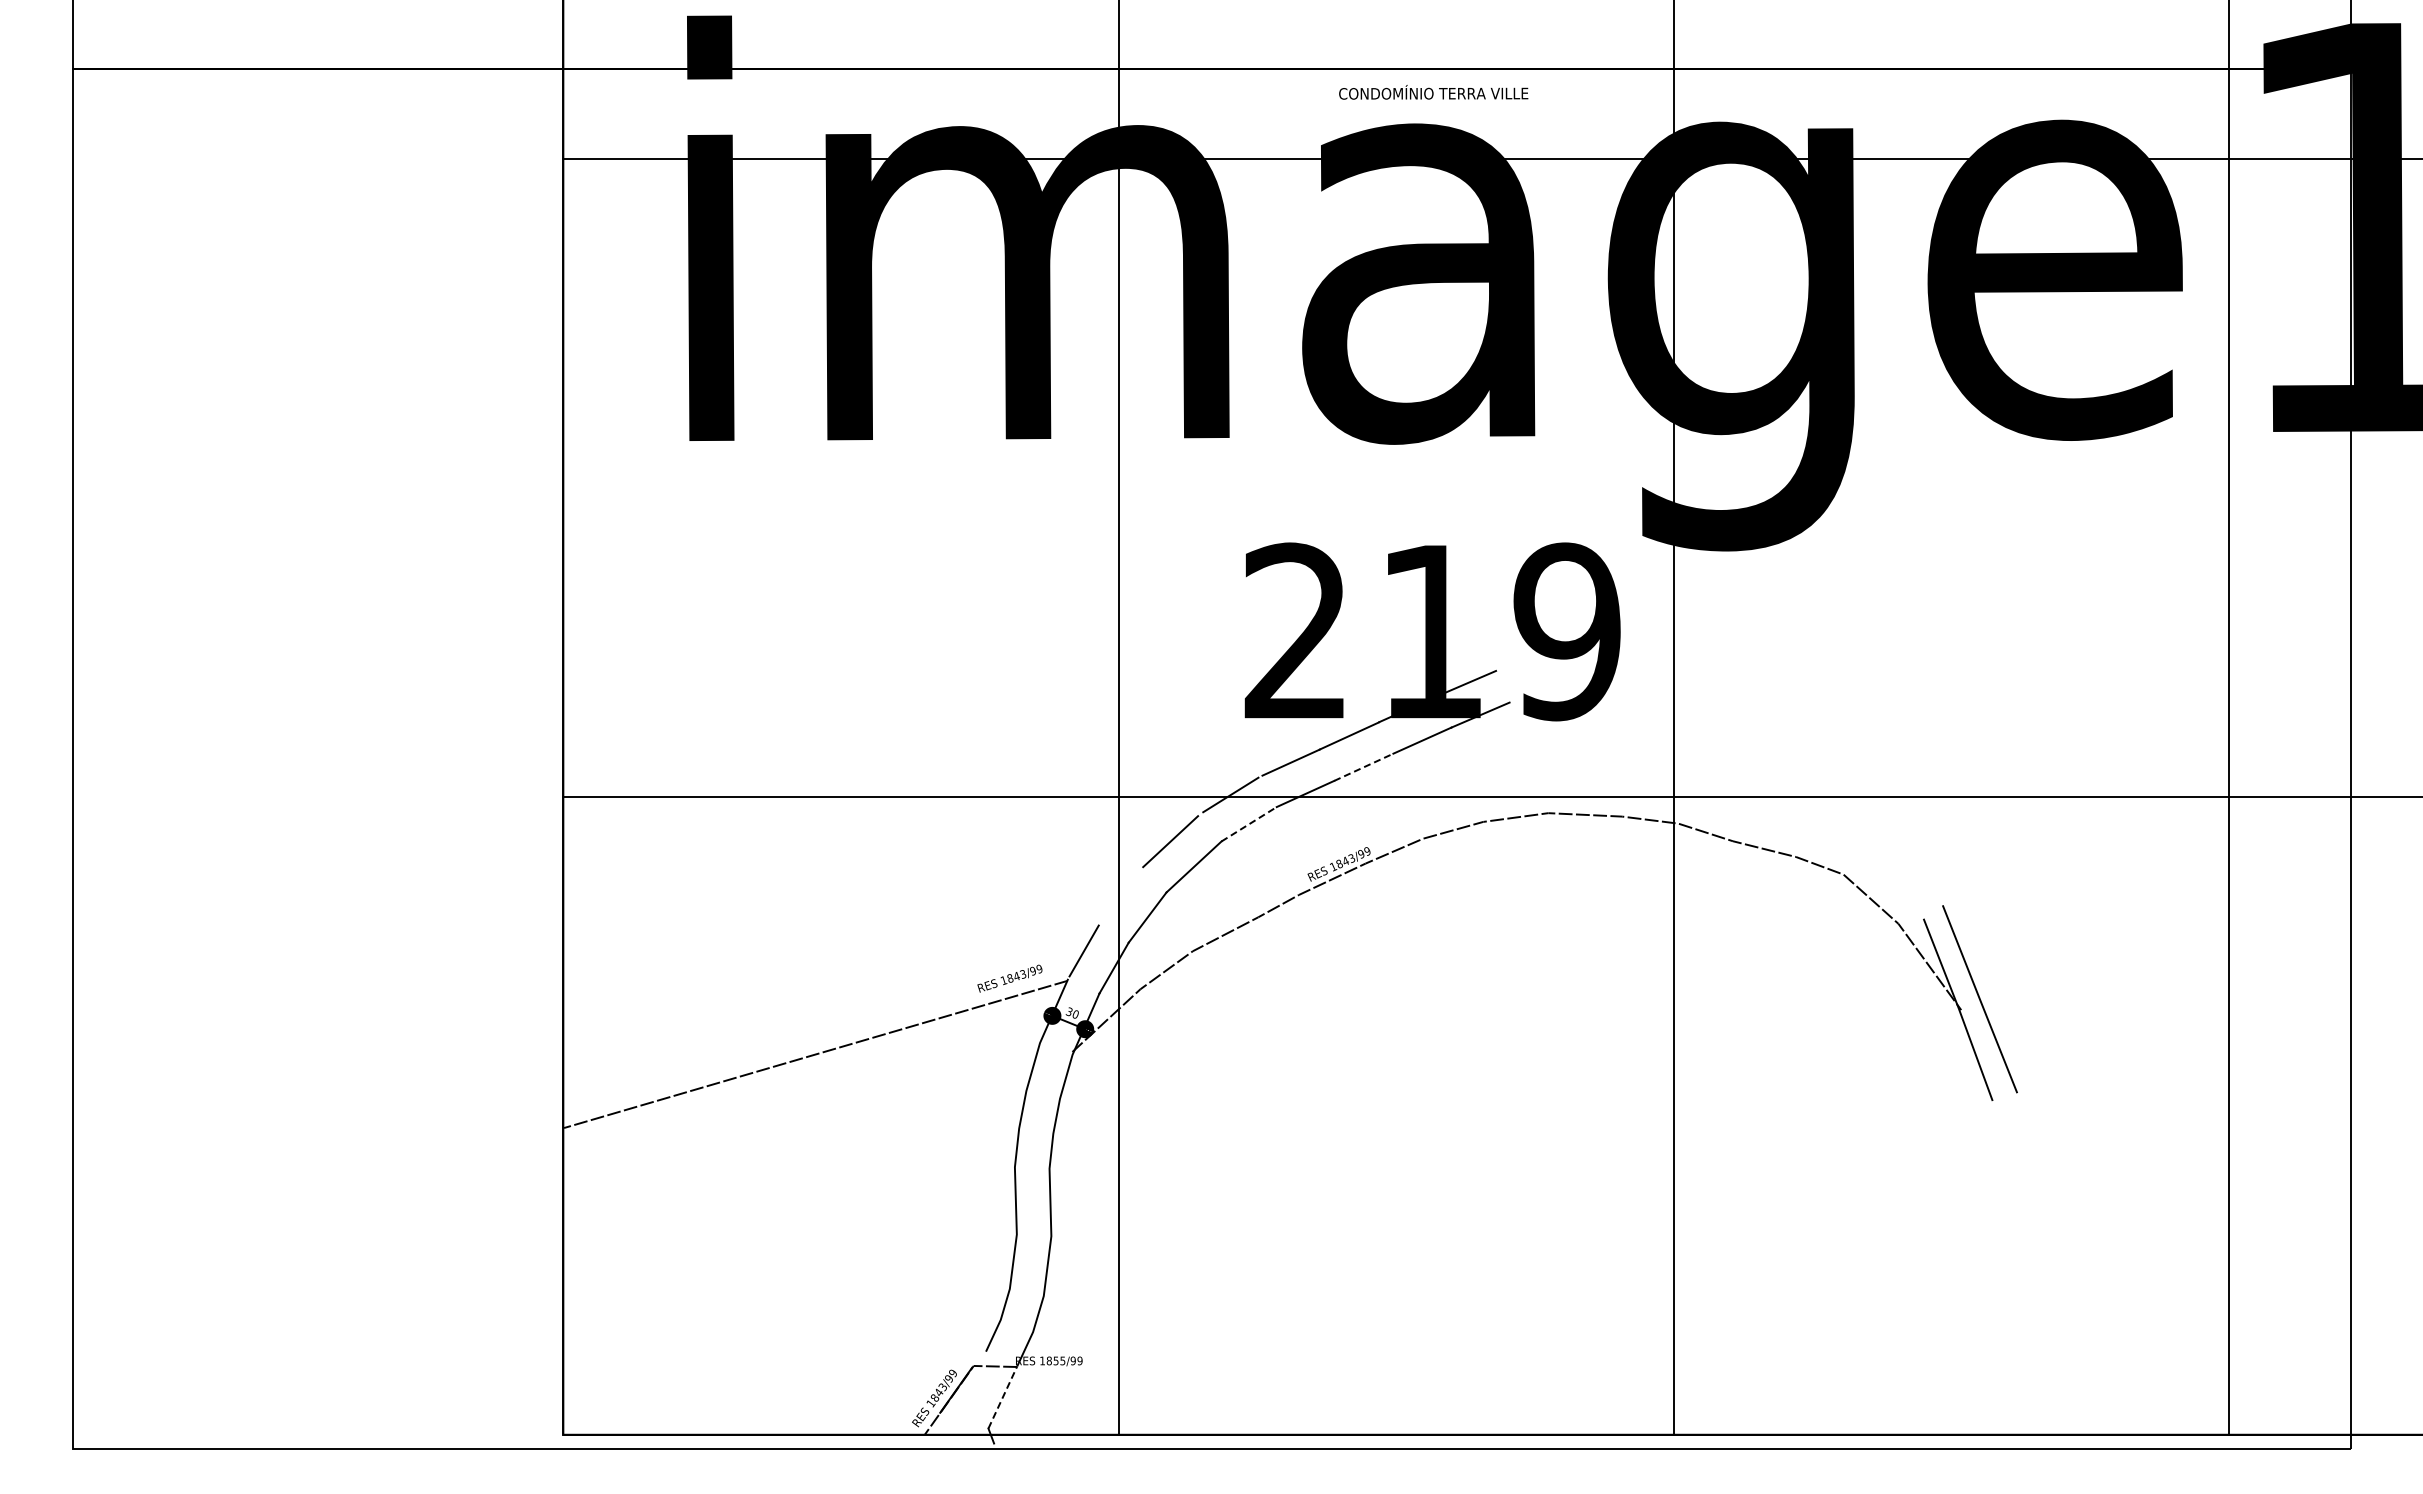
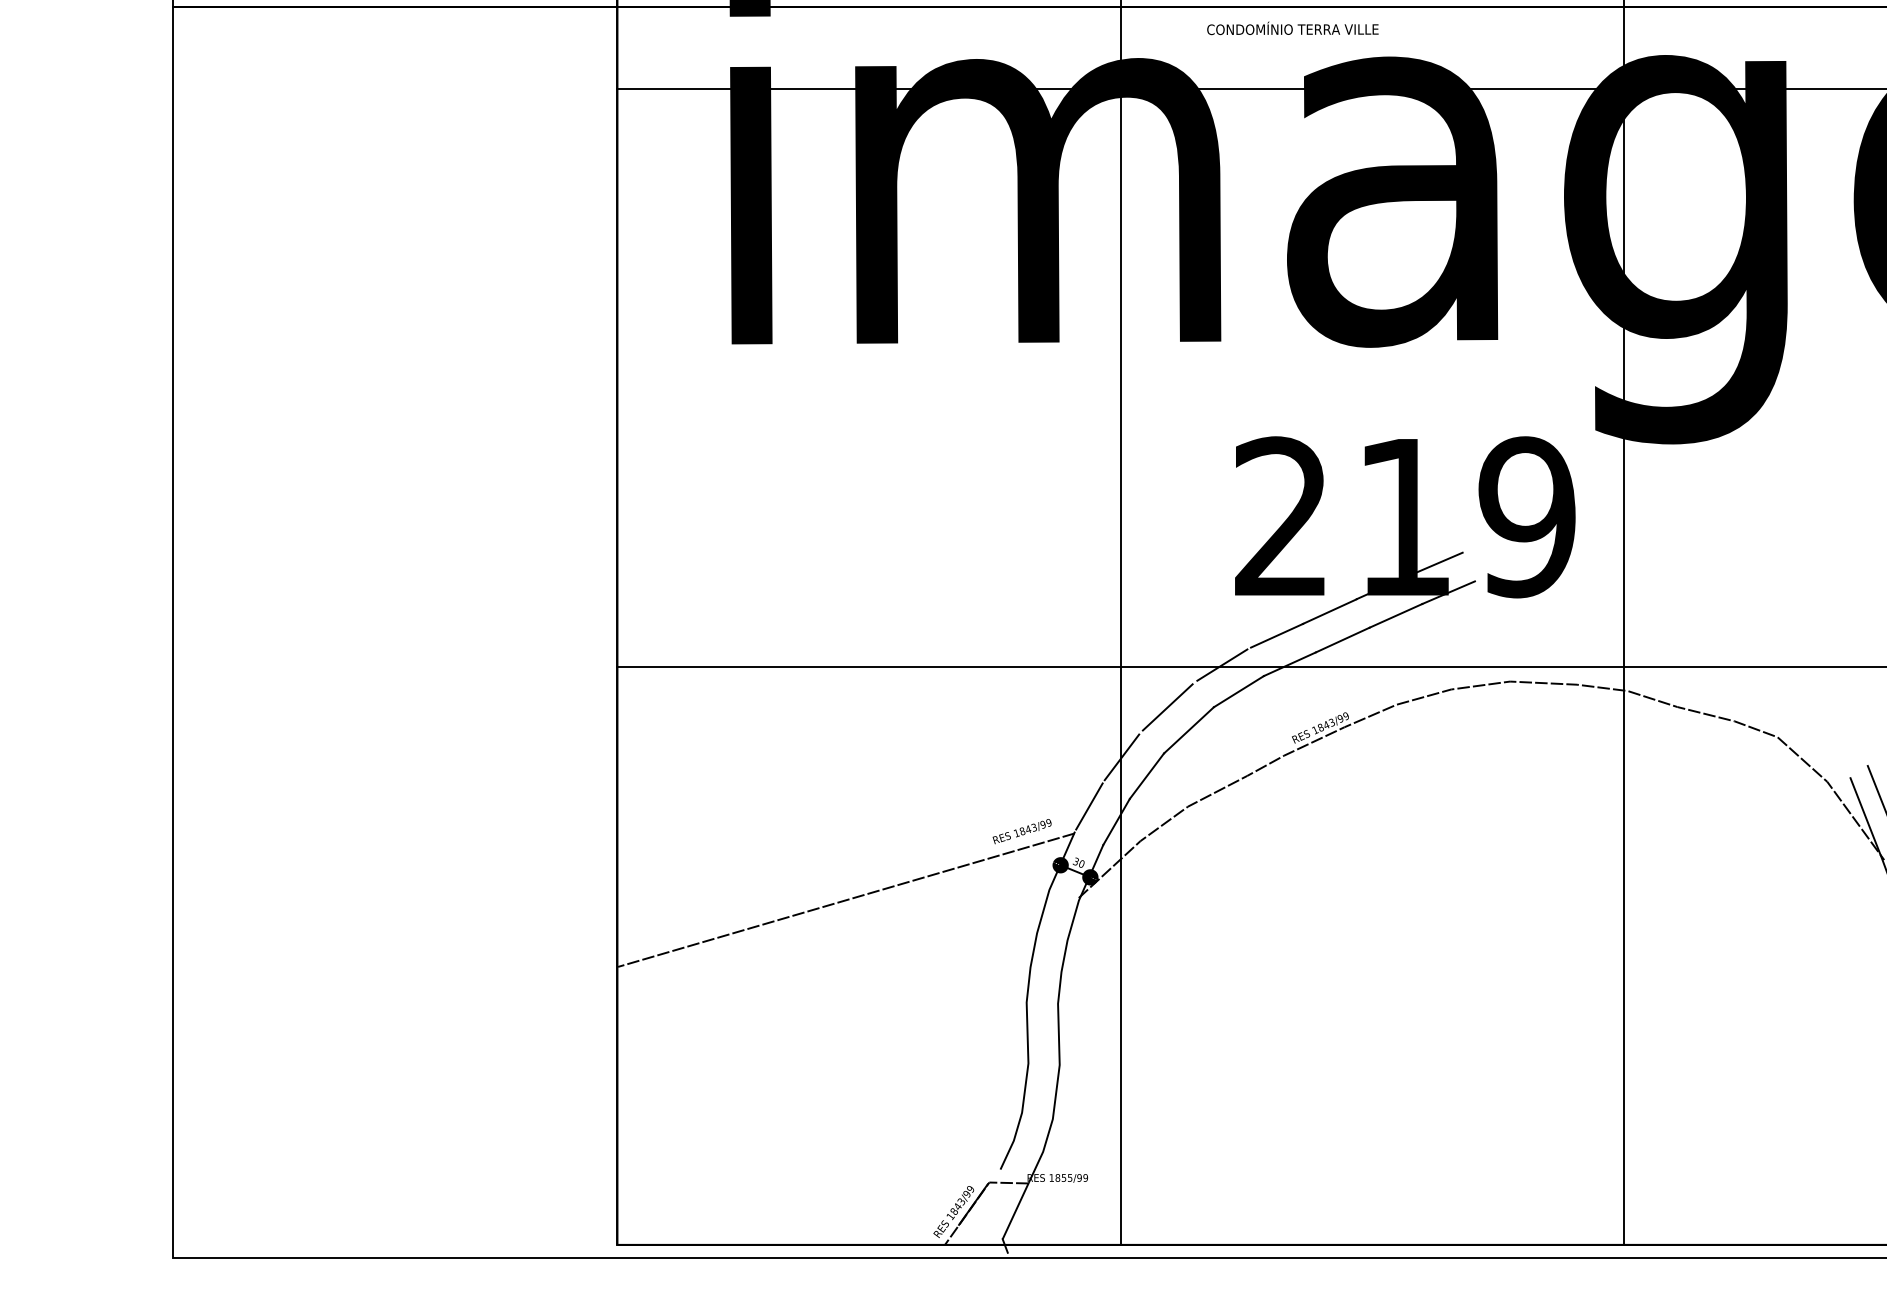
text: (1433, 92) -> (1292, 28), moved
line: (1363, 767) -> (1342, 640), dashed -> solid
line: (1249, 824) -> (1239, 691), dashed -> solid
line: (1120, 896) -> (1122, 757), added
line: (1003, 1396) -> (1016, 1210), dashed -> solid

